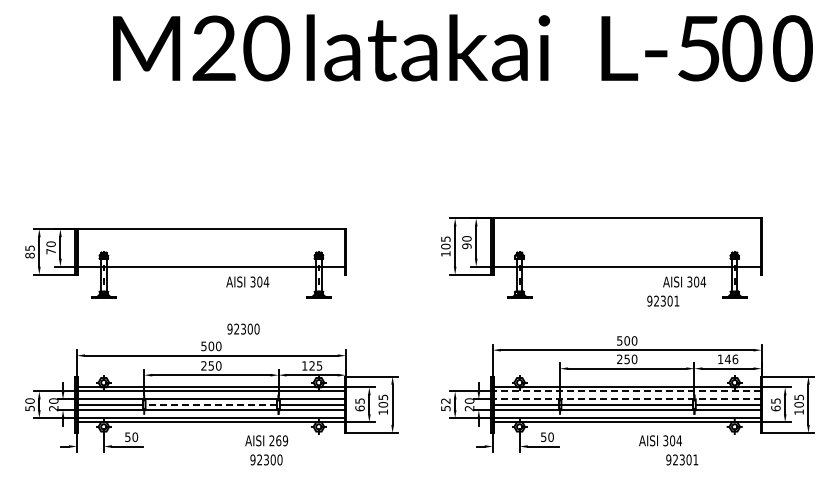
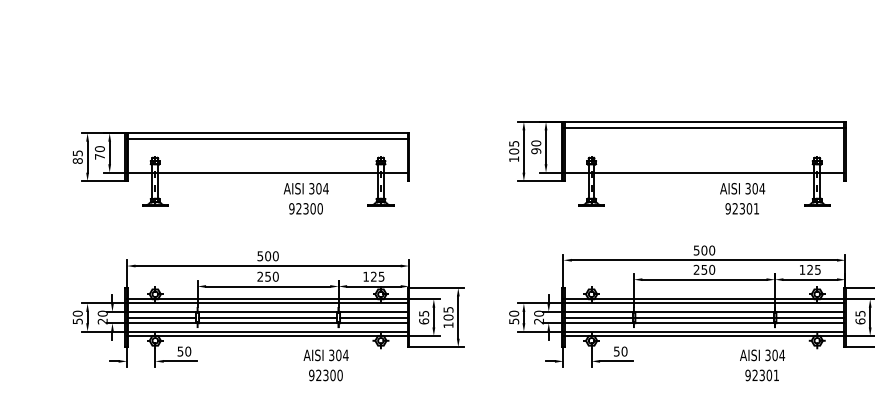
line: (626, 223) -> (703, 127), added
line: (210, 234) -> (267, 138), added
text: (684, 281) -> (742, 188), moved
text: (243, 328) -> (306, 208), moved
text: (731, 359) -> (813, 270), 146 -> 125
line: (626, 391) -> (703, 303), dashed -> solid
line: (626, 399) -> (703, 312), dashed -> solid
text: (445, 400) -> (513, 313), 52 -> 50
line: (211, 404) -> (268, 317), dashed -> solid
text: (278, 440) -> (338, 355), 269 -> 304
text: (660, 440) -> (762, 355), moved

